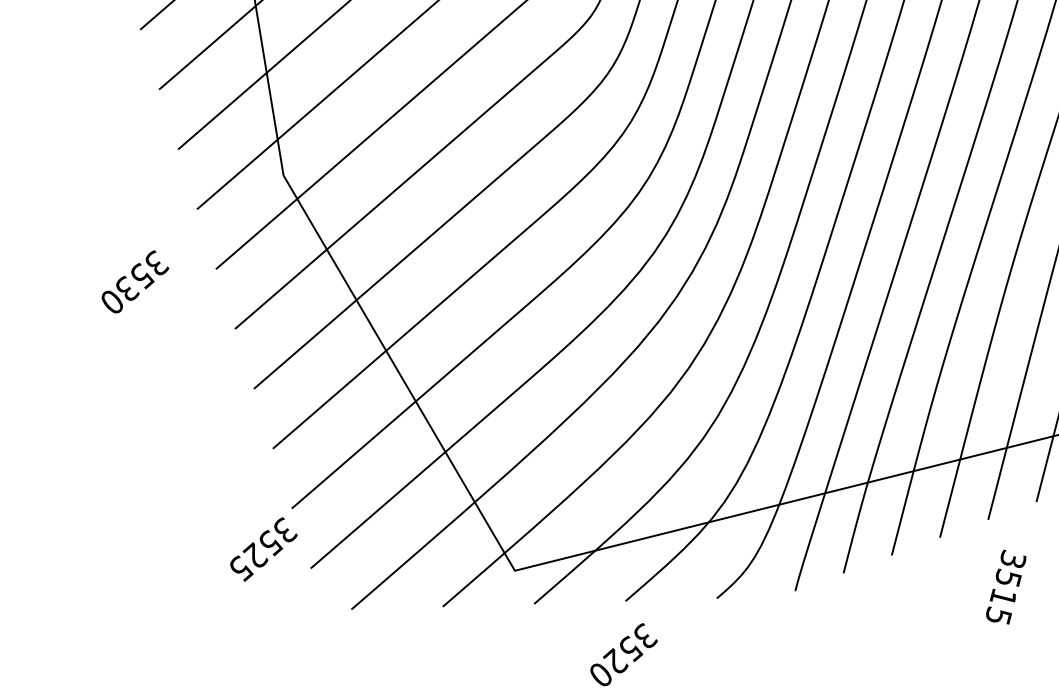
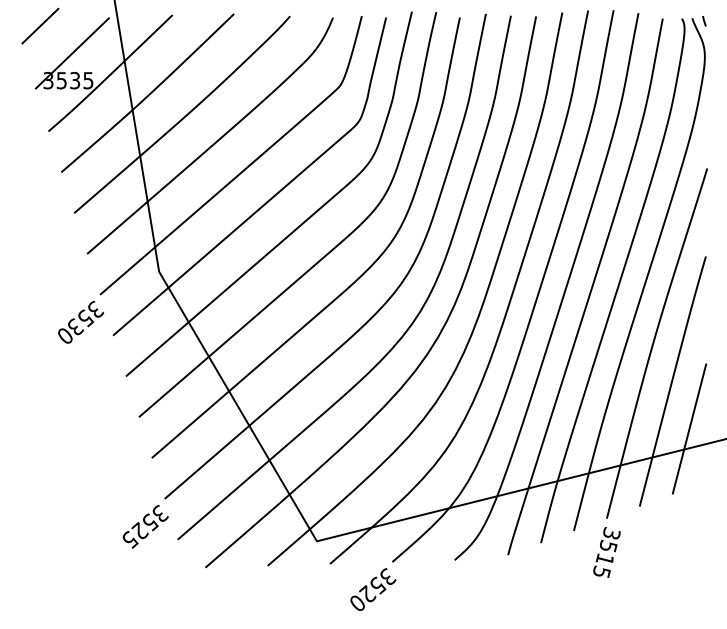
text: (134, 280) -> (80, 321), moved
text: (1005, 587) -> (606, 552), moved
text: (624, 654) -> (373, 589), moved

